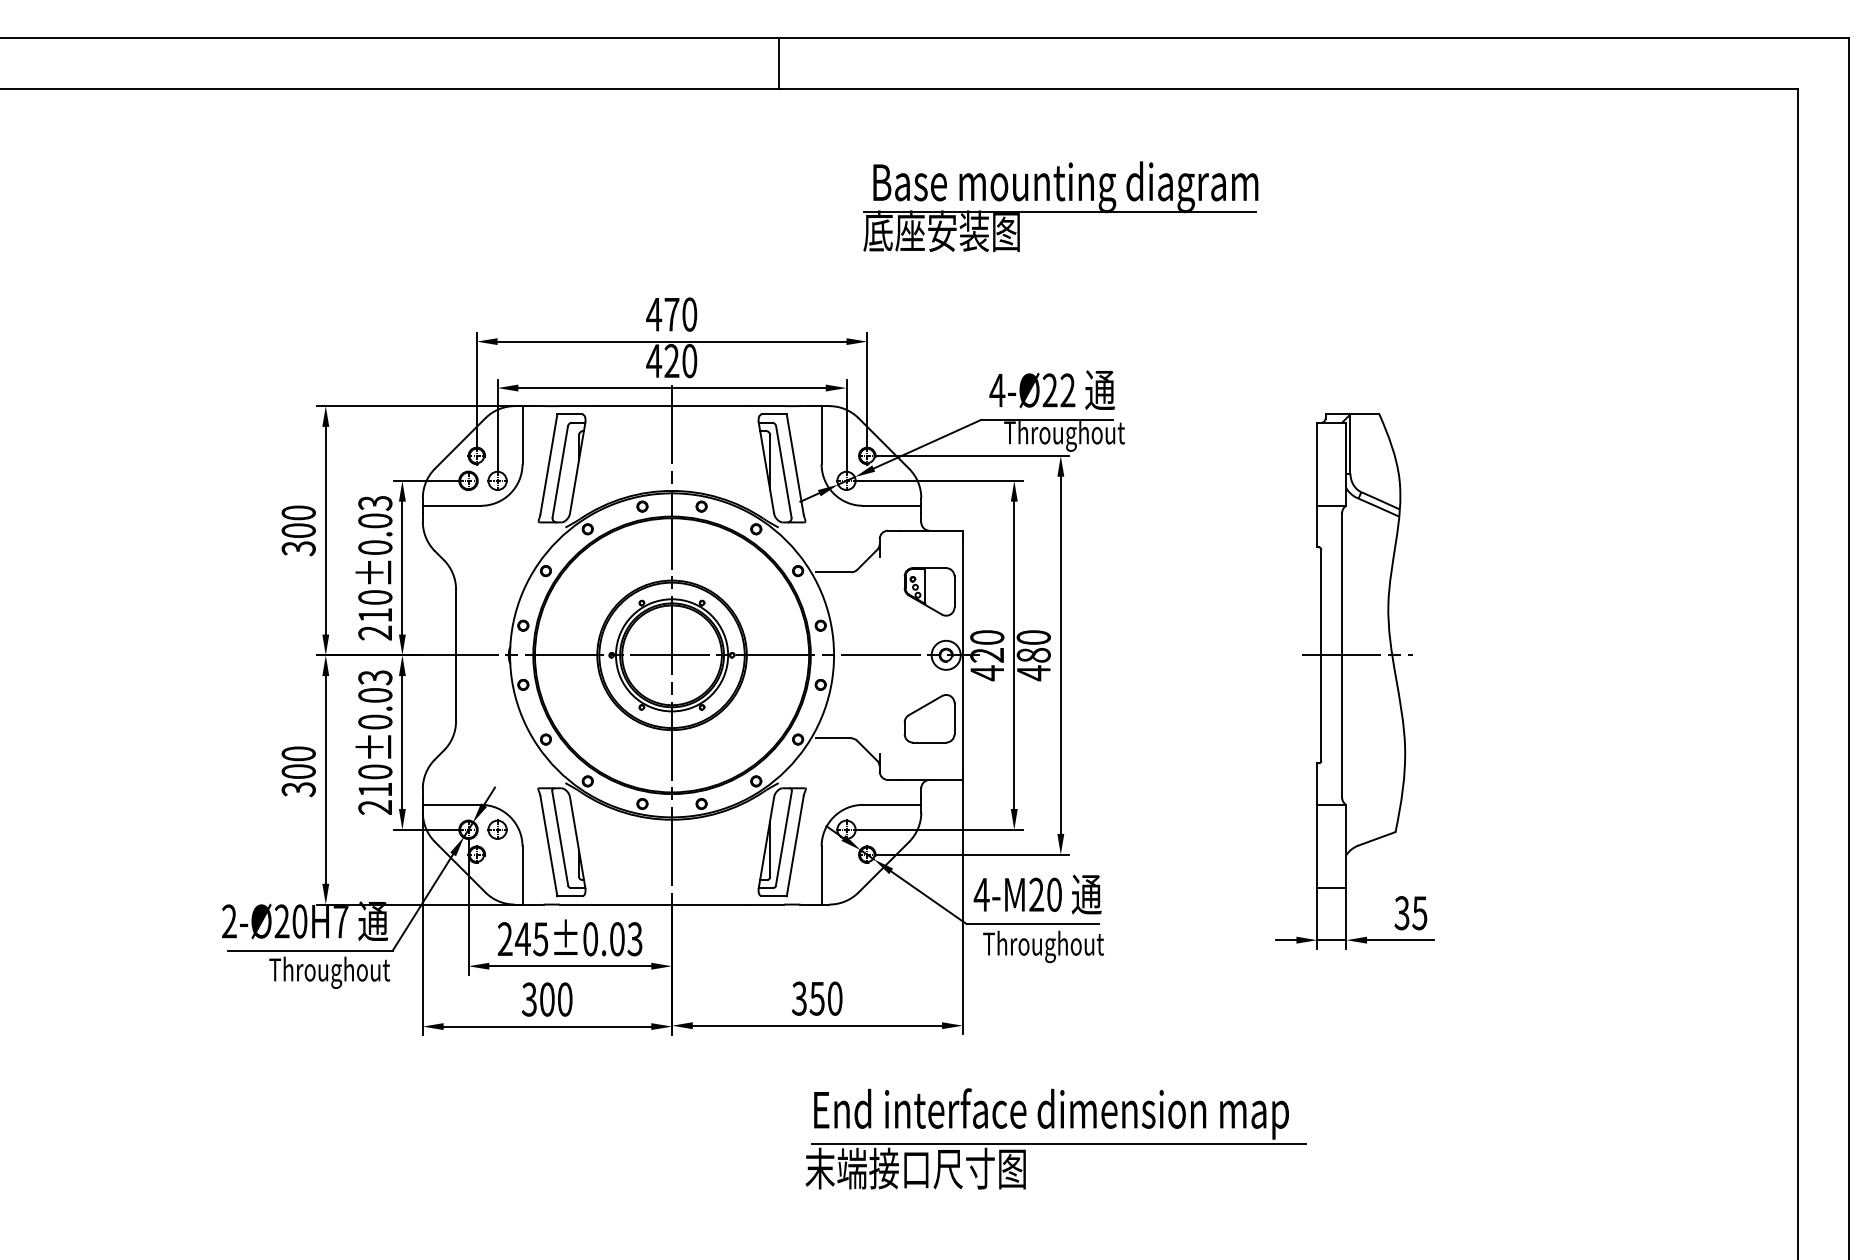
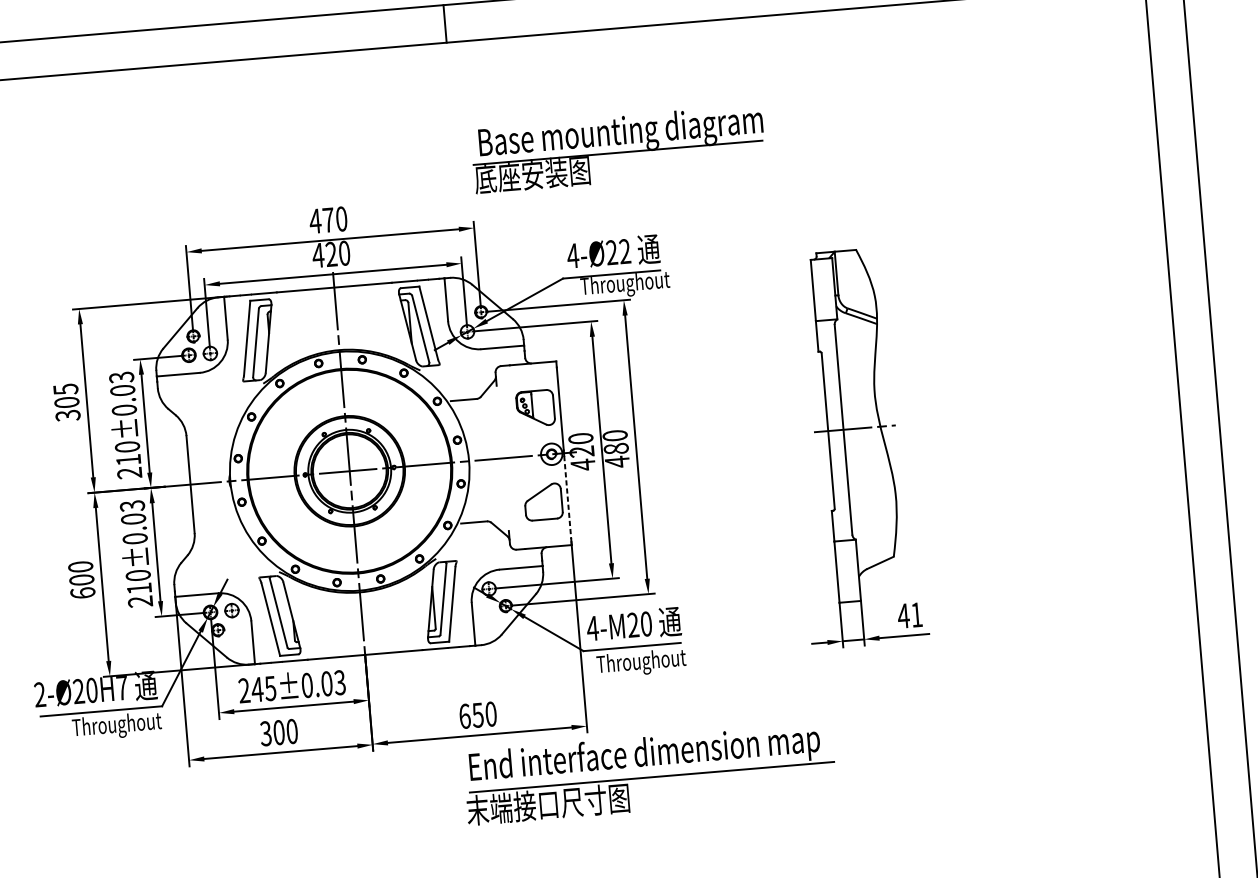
line: (779, 62) -> (445, 23), moved
part: (1060, 206) -> (618, 149), moved
text: (298, 512) -> (65, 389), 300 -> 305
line: (962, 715) -> (567, 497), solid -> dashed
text: (298, 789) -> (82, 593), 300 -> 600
text: (1410, 913) -> (909, 615), 35 -> 41
text: (799, 998) -> (464, 716), 350 -> 650
part: (1055, 1138) -> (649, 773), moved

